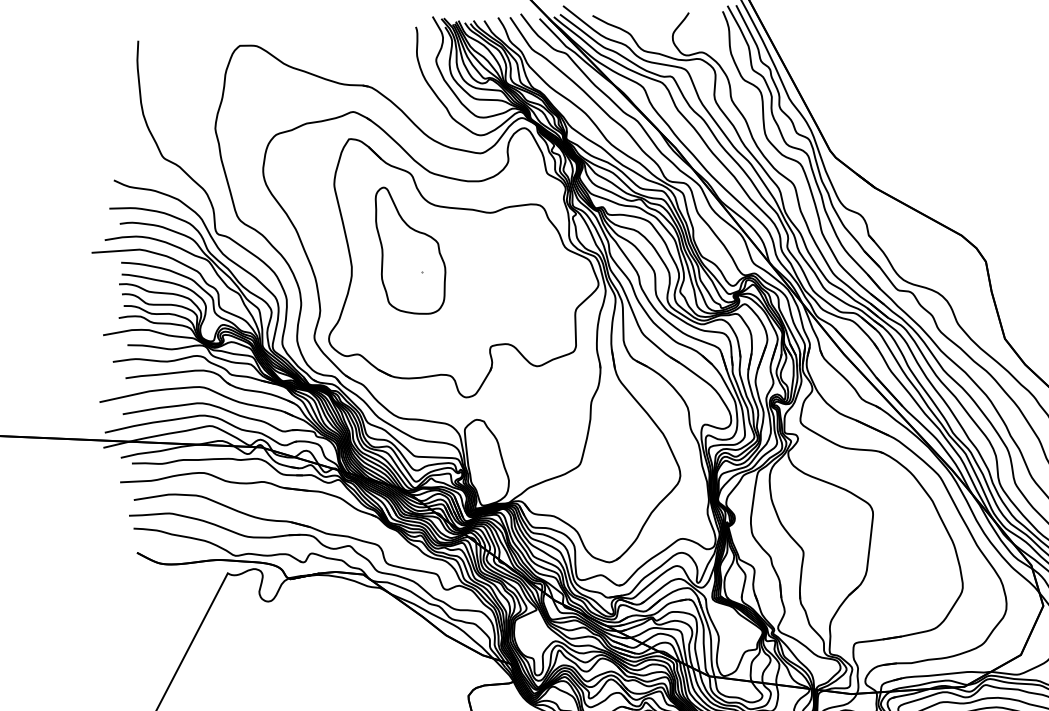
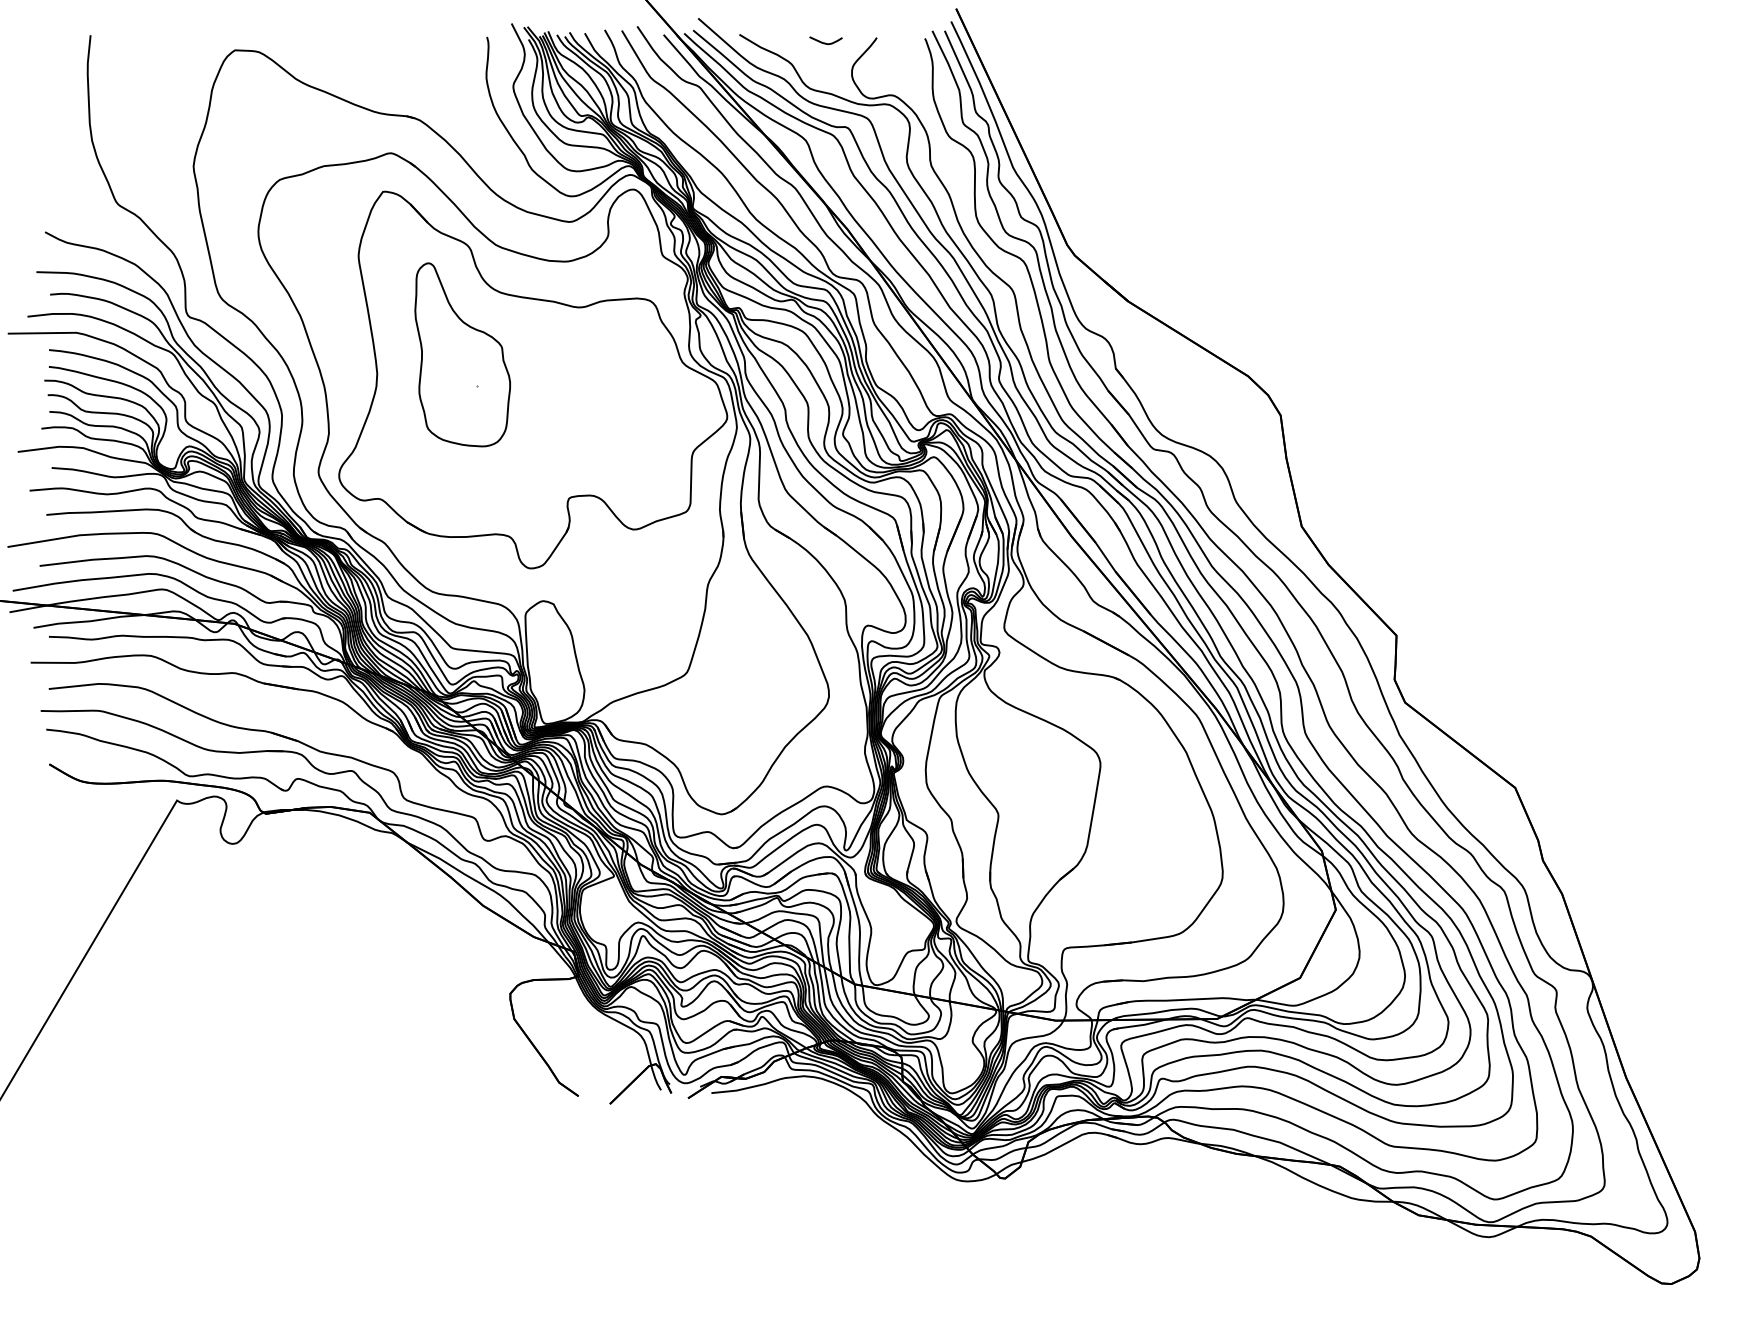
curve: (653, 17) -> (825, 42), added

